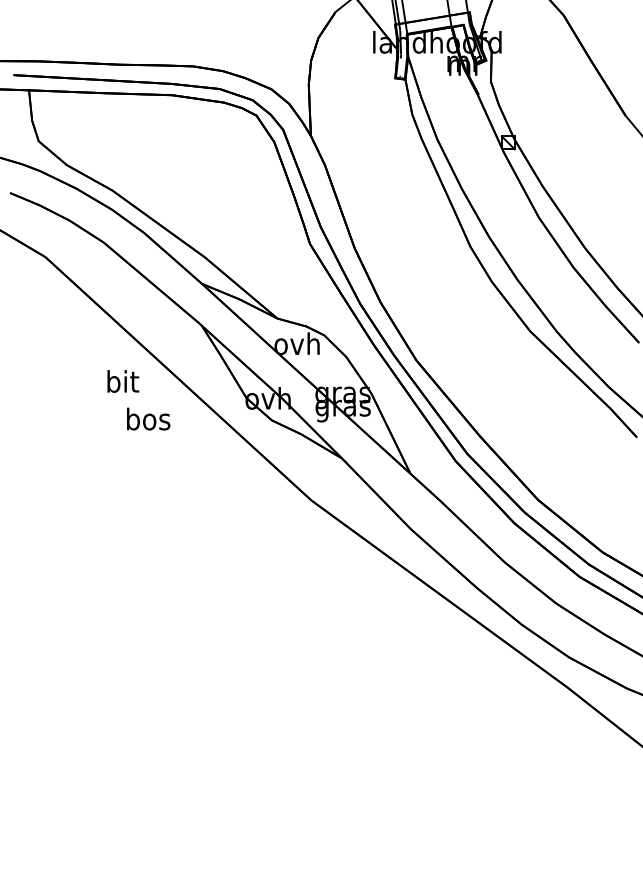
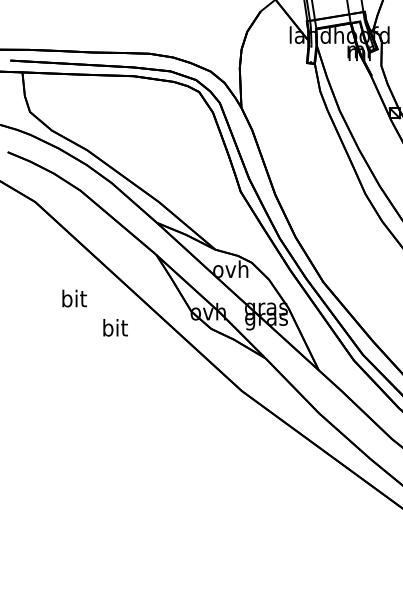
text: (123, 381) -> (74, 298), moved
text: (148, 418) -> (115, 327), bos -> bit

